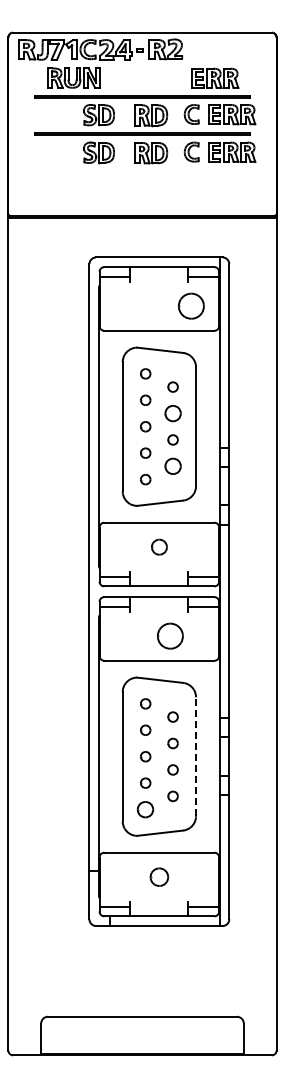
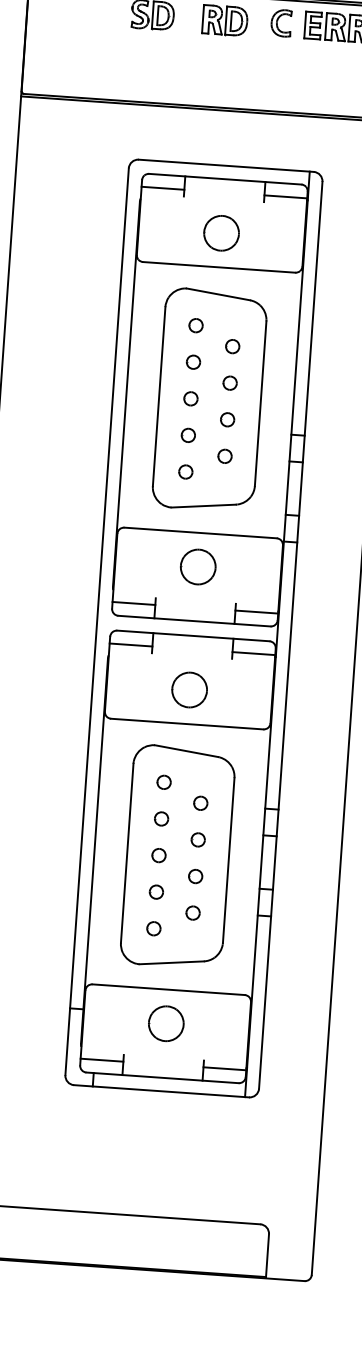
part: (191, 305) -> (221, 232), moved
part: (172, 413) -> (229, 383), size x0.62
part: (172, 466) -> (224, 456), size x0.62
part: (159, 546) -> (198, 565), size x1.67
part: (170, 635) -> (189, 689), moved
line: (196, 756) -> (229, 860), dashed -> solid
part: (145, 809) -> (153, 928), size x0.62
part: (159, 876) -> (166, 1022), size x1.43

